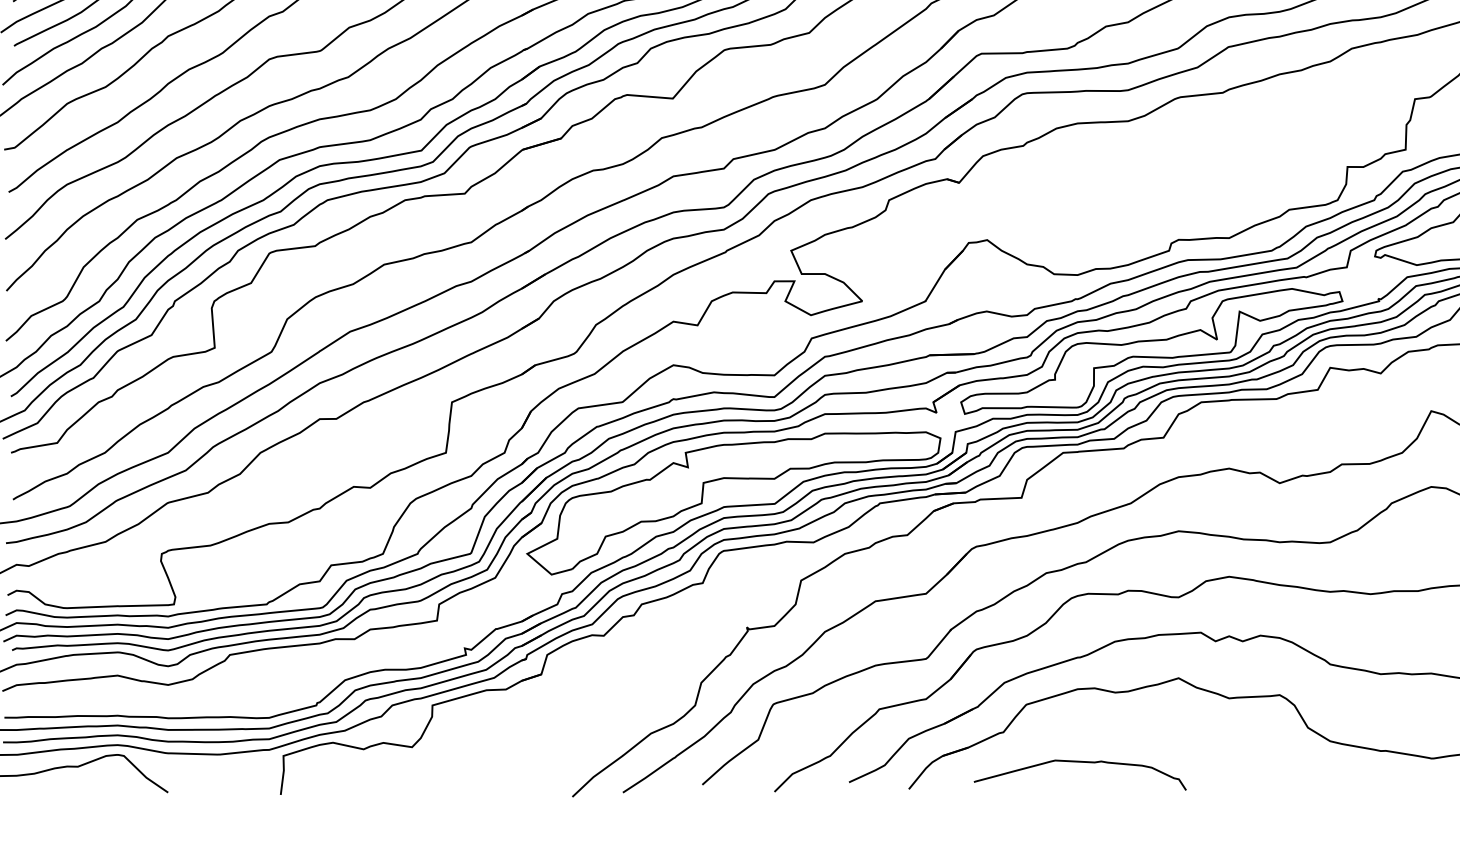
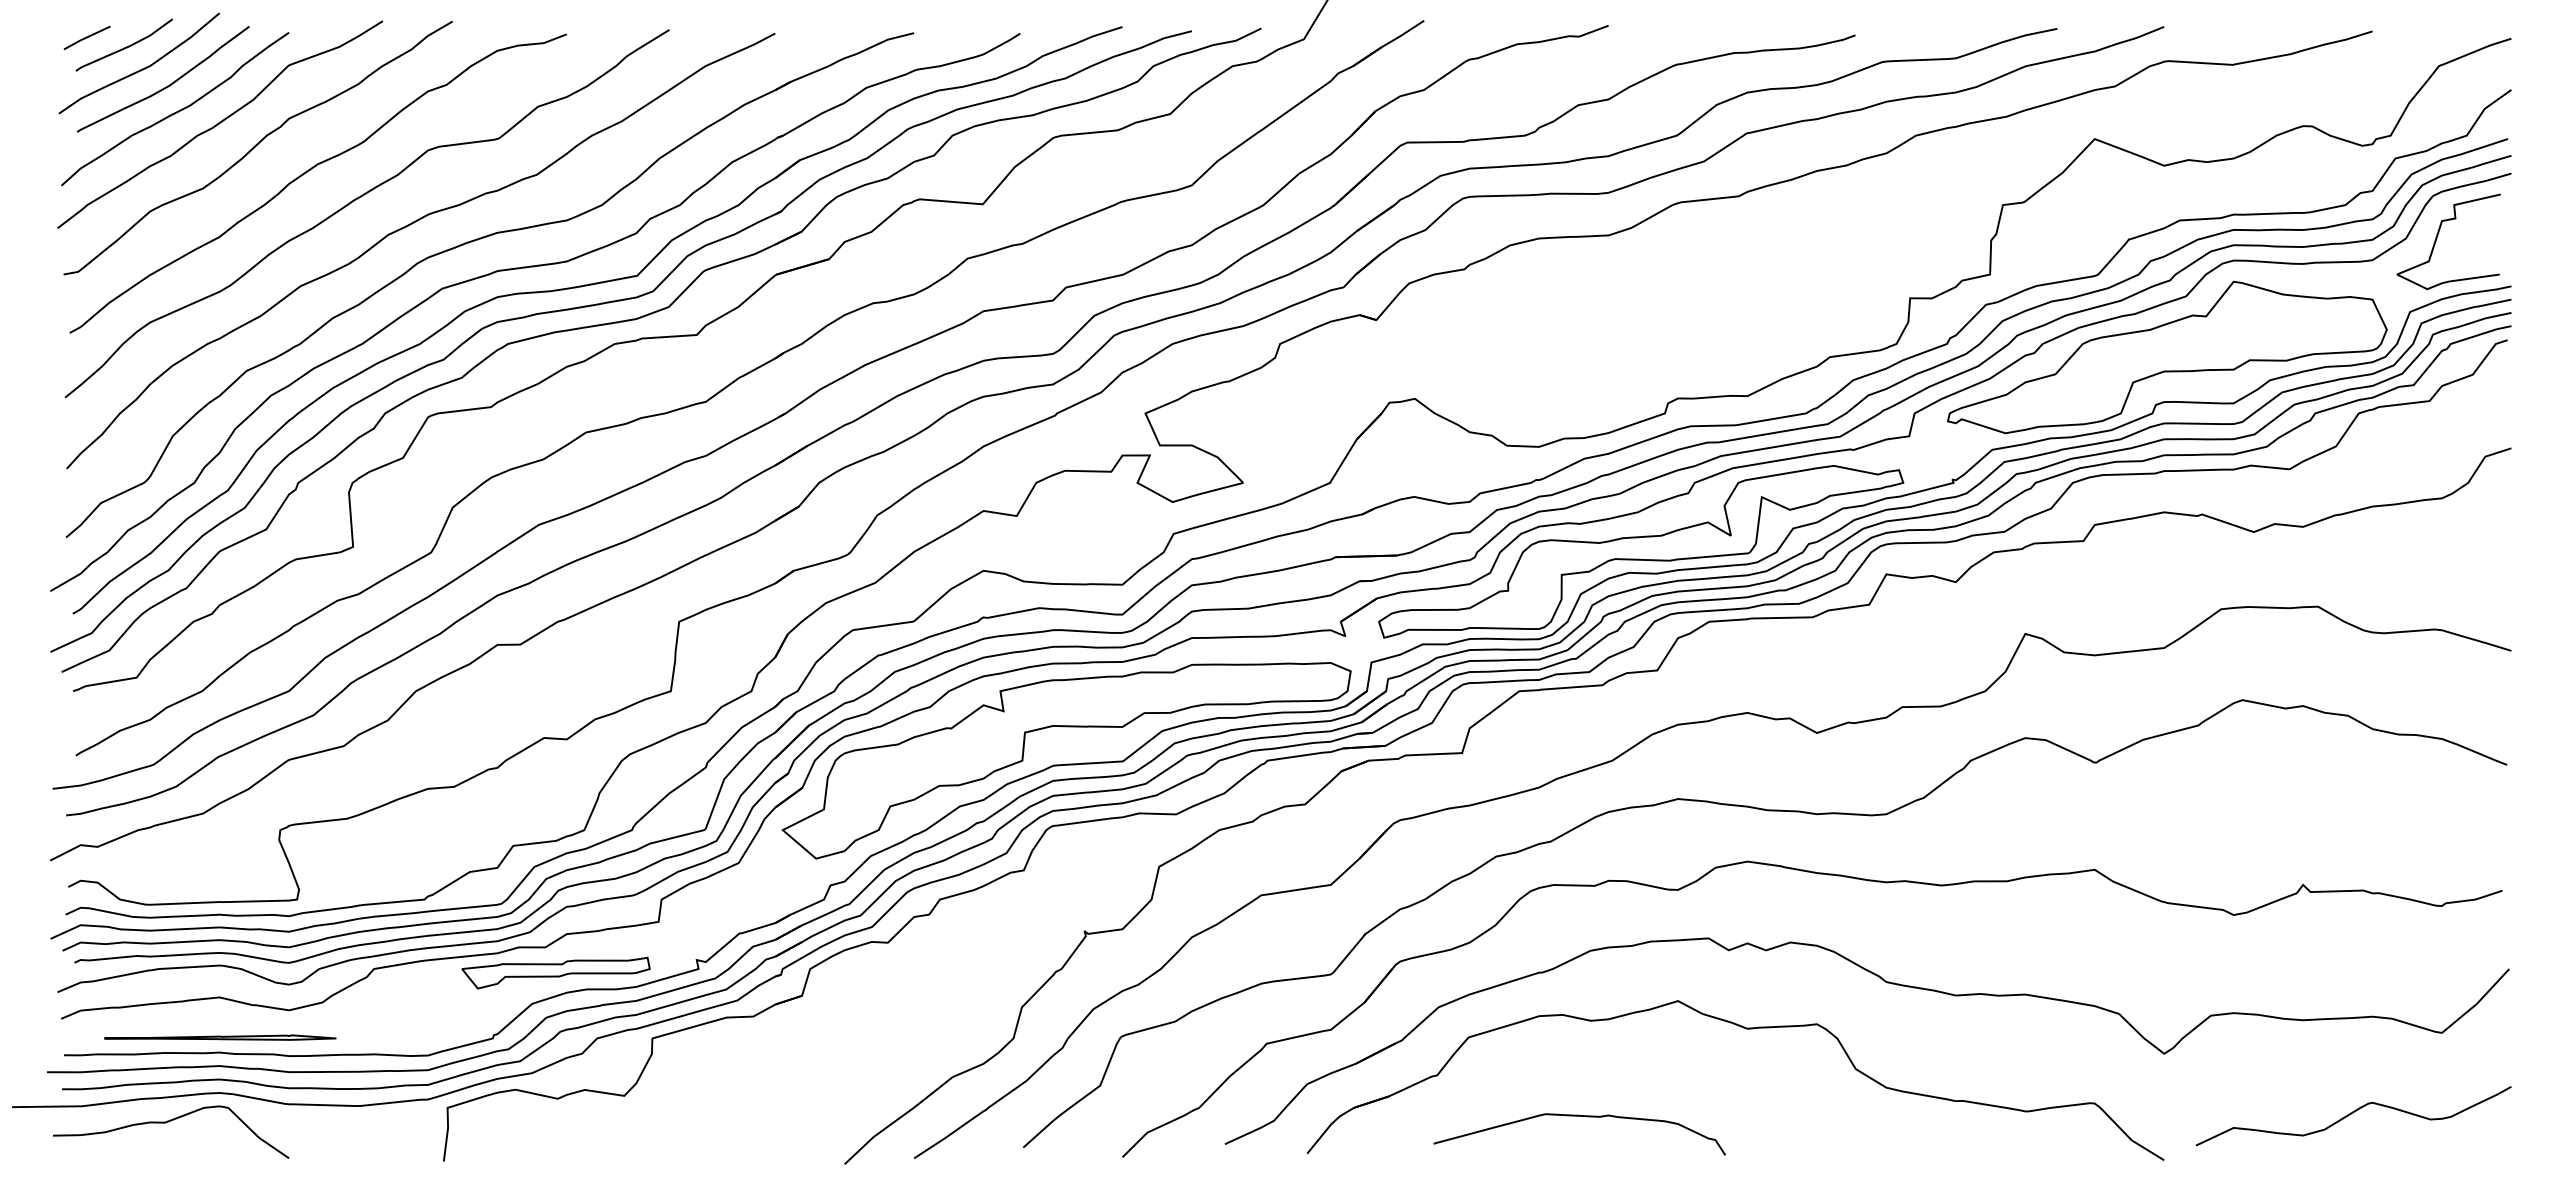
part: (362, 657) -> (555, 972), added
part: (118, 704) -> (220, 1037), added
curve: (1080, 762) -> (1579, 1116), moved

